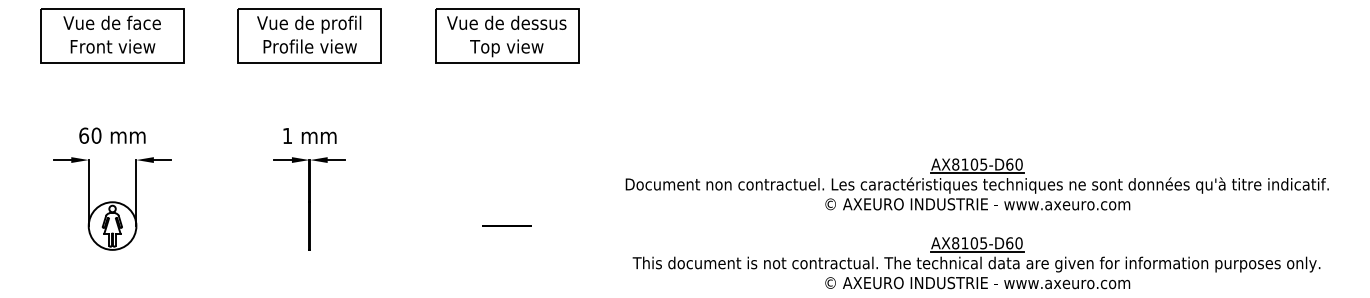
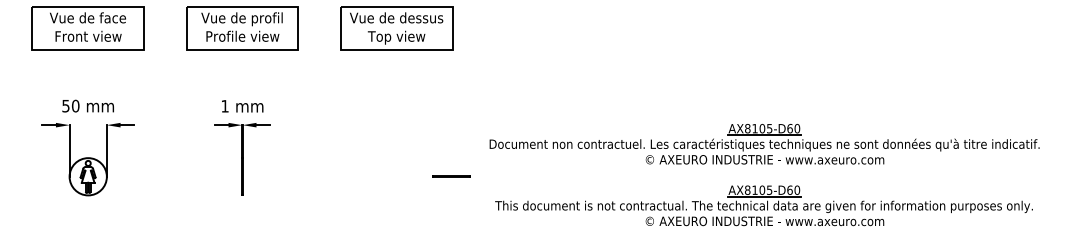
text: (84, 135) -> (66, 105), 60 -> 50
line: (506, 225) -> (451, 176), moved

